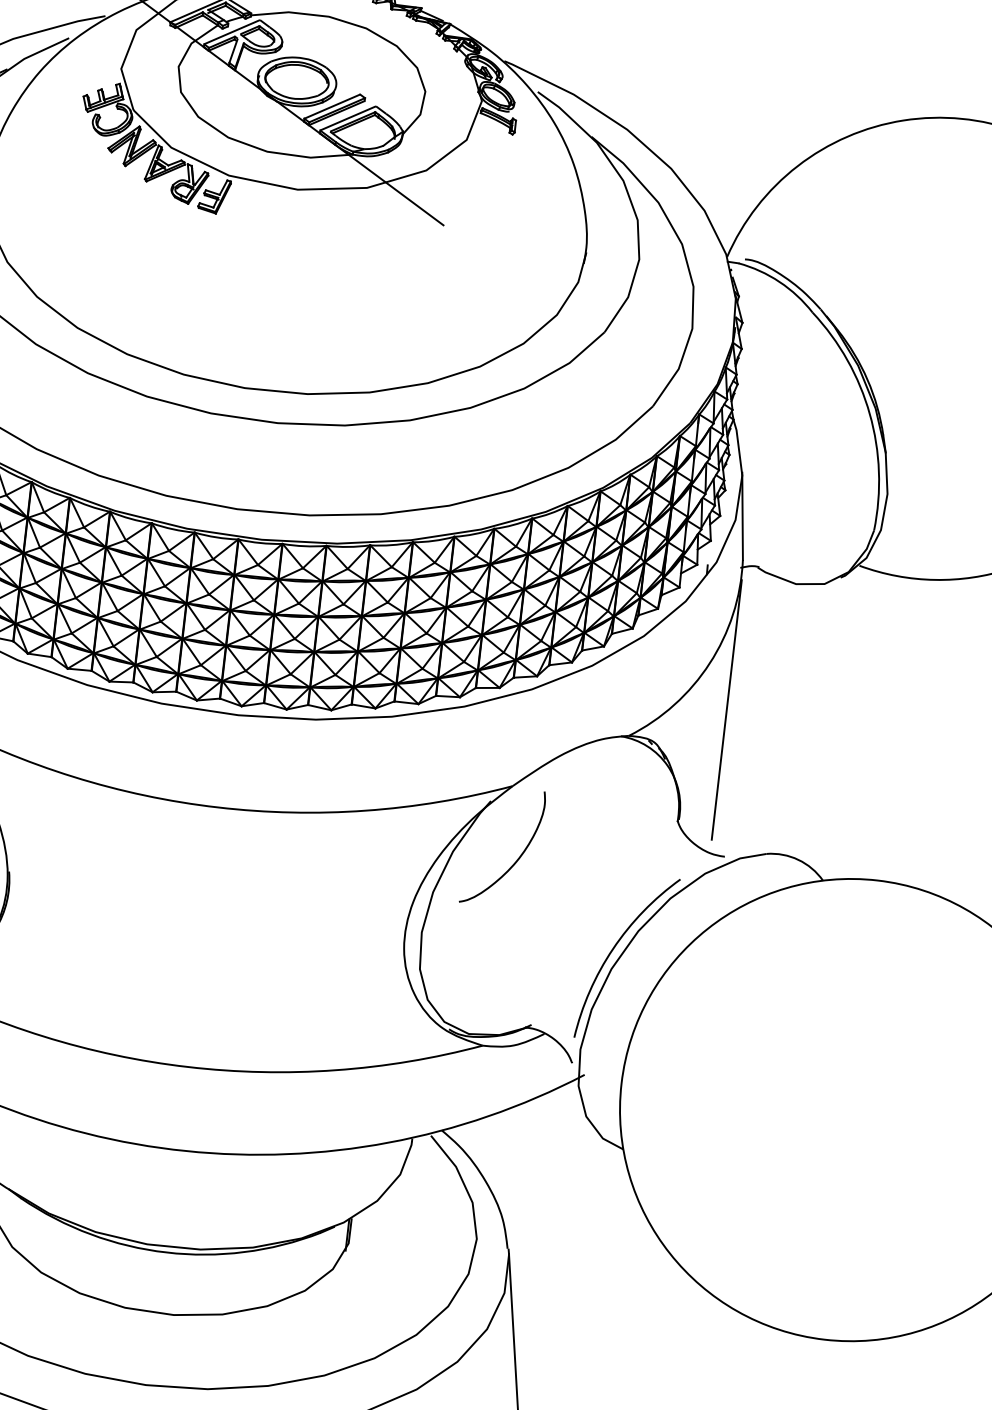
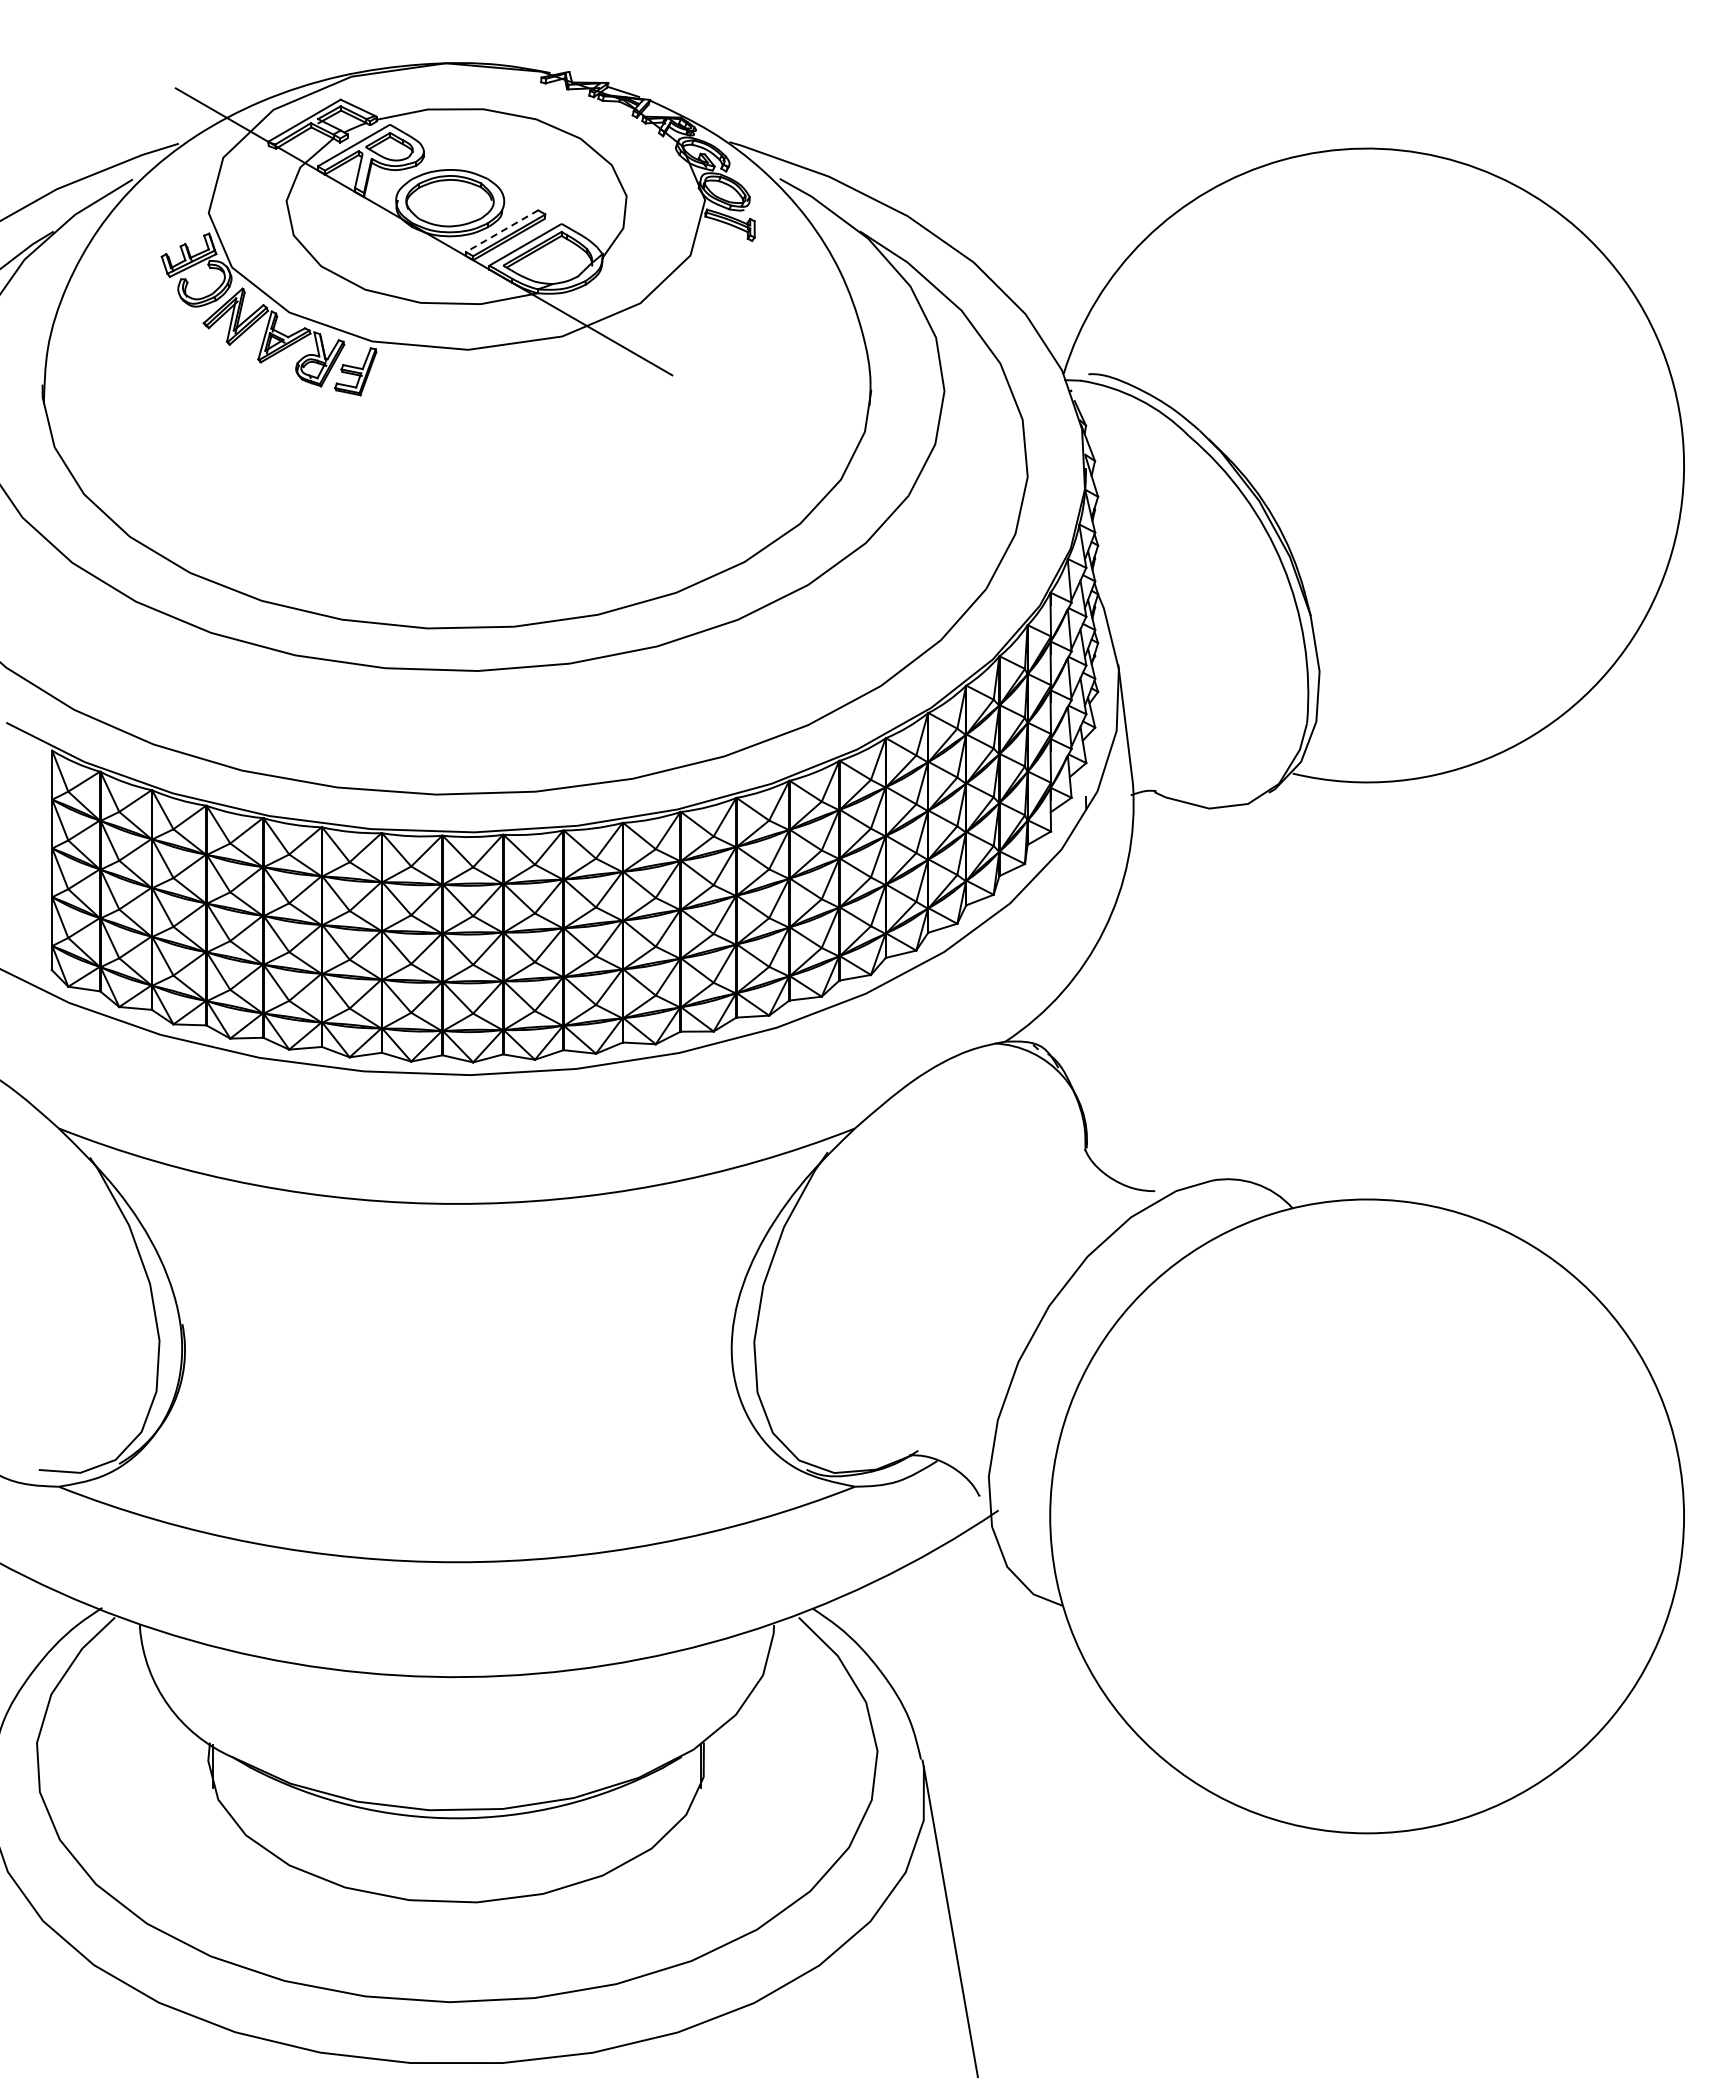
line: (331, 106) -> (501, 231), solid -> dashed
line: (726, 709) -> (1134, 990), removed
curve: (518, 857) -> (874, 1224), removed
arc: (615, 947) -> (1020, 1331), removed

